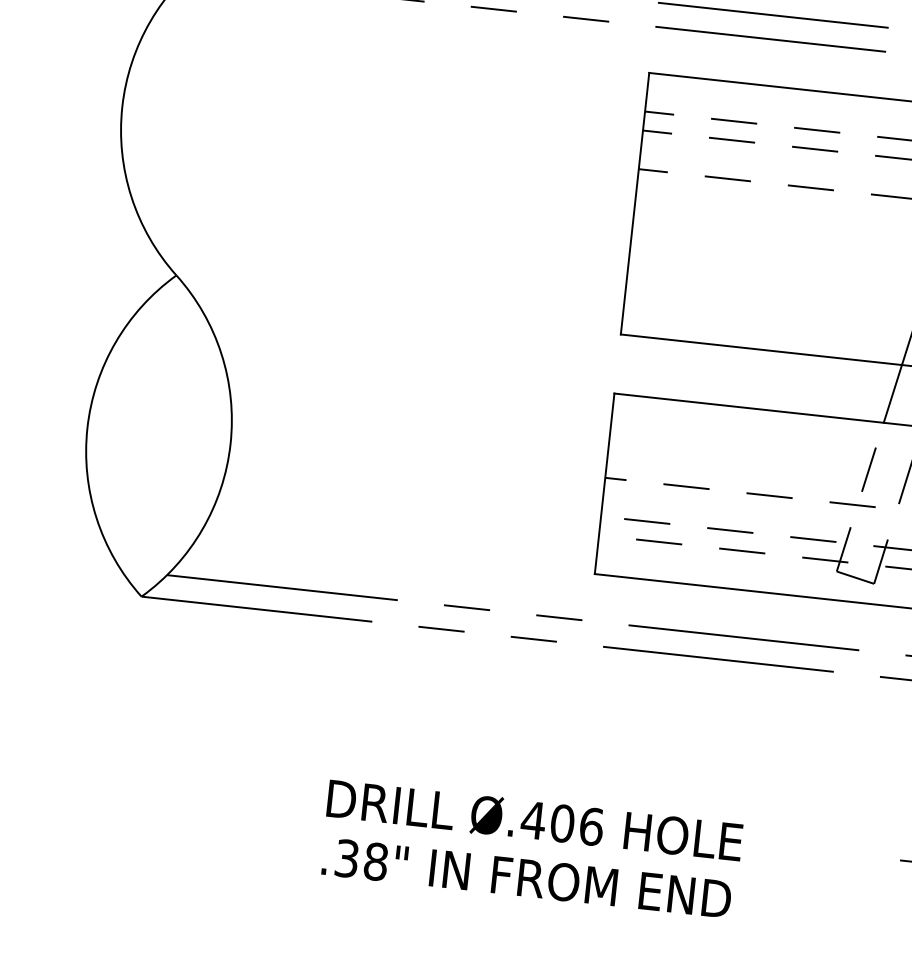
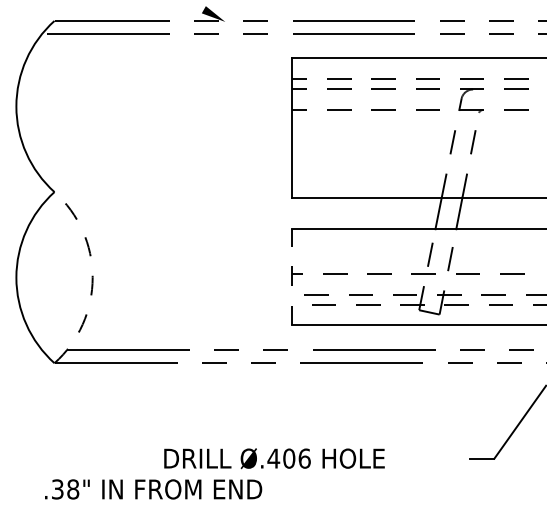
arc: (230, 443) -> (92, 277), solid -> dashed
line: (603, 482) -> (291, 276), solid -> dashed
text: (526, 878) -> (153, 489), moved

